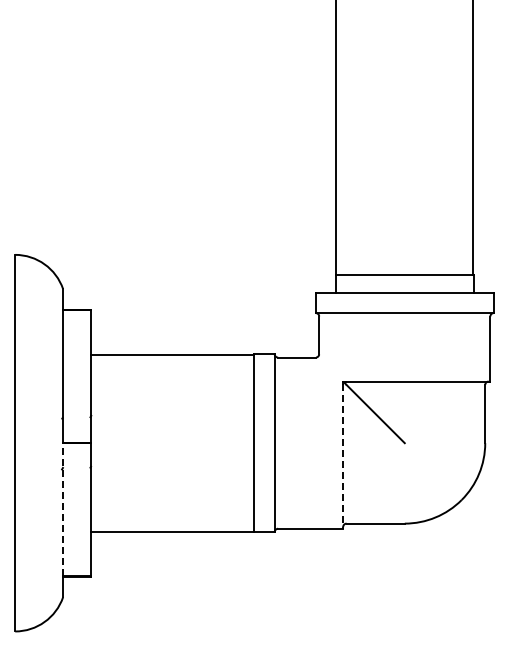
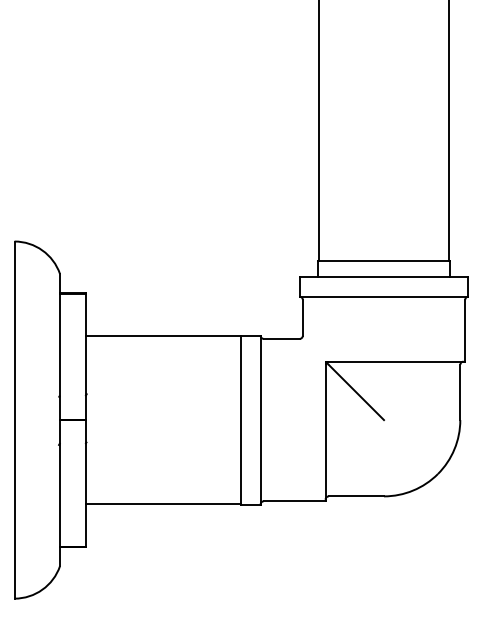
line: (343, 456) -> (325, 432), dashed -> solid
line: (63, 509) -> (60, 482), dashed -> solid

